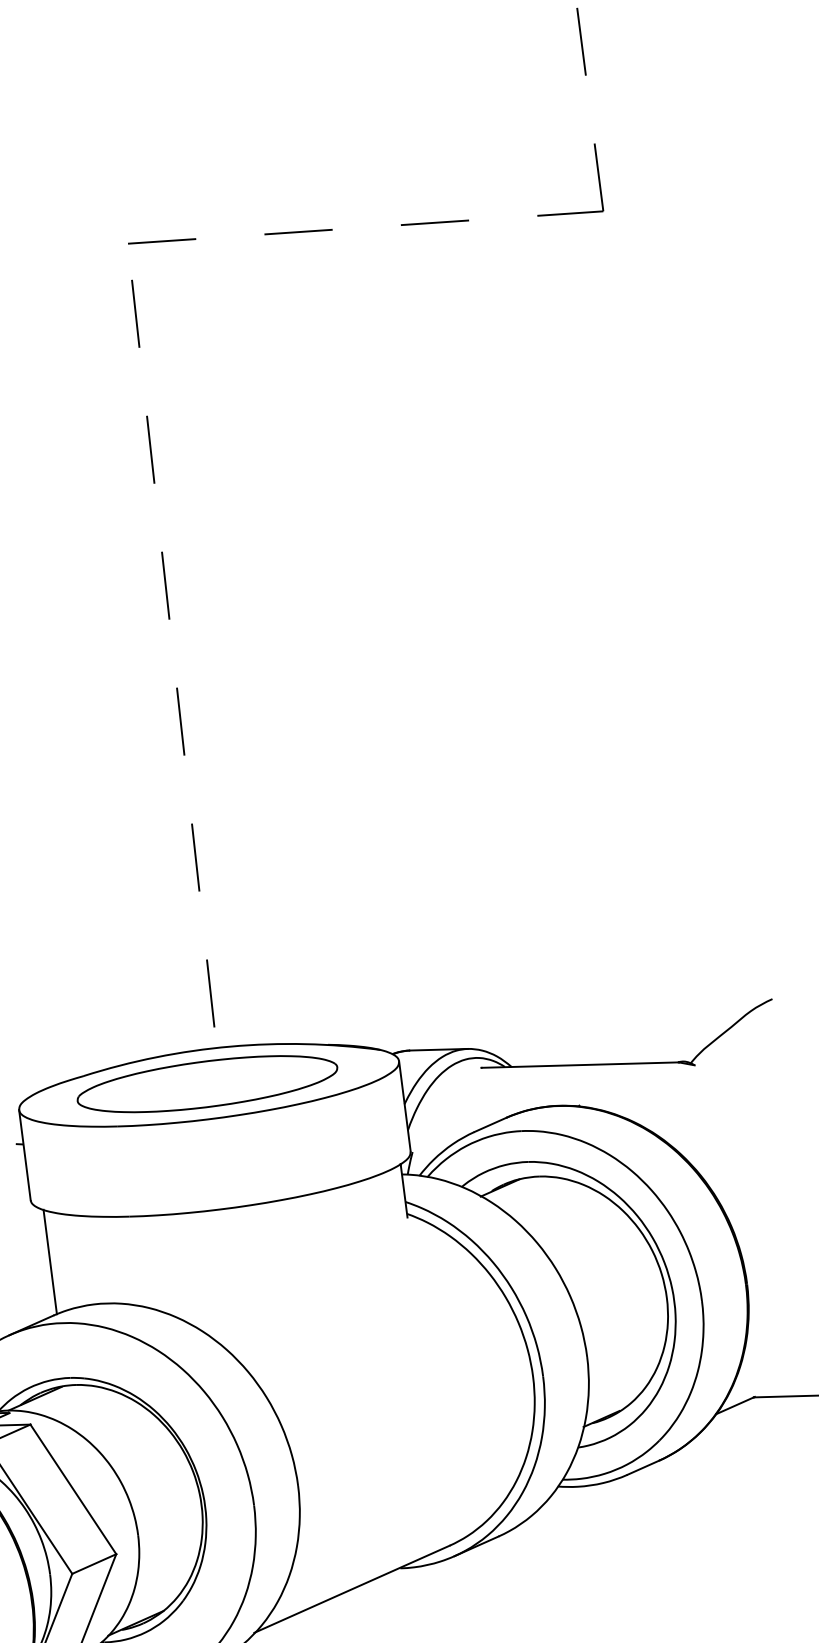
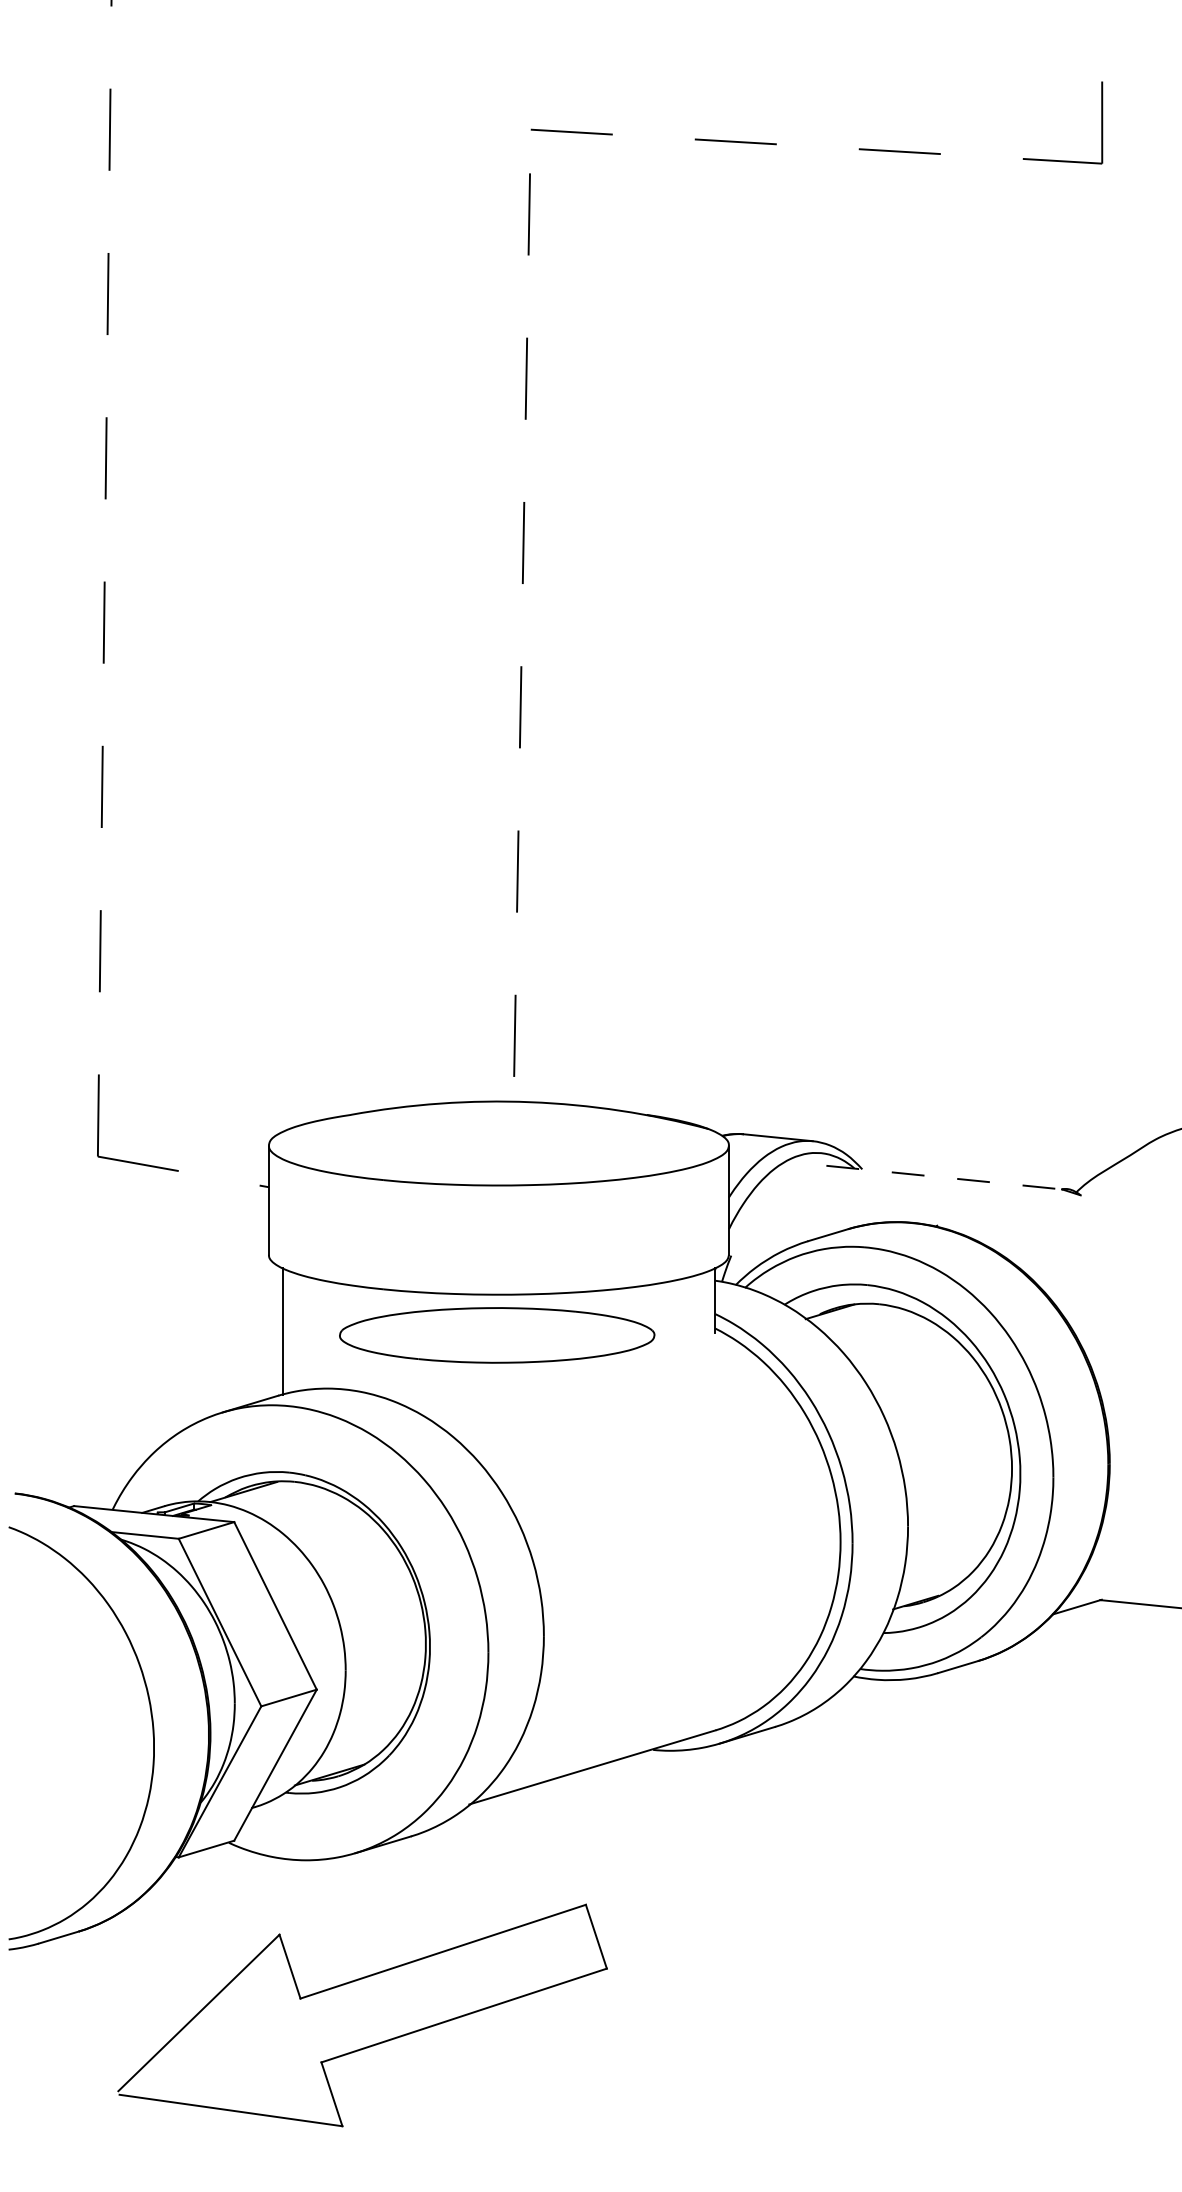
line: (580, 1064) -> (944, 1177), solid -> dashed
part: (207, 1084) -> (497, 1335), moved

